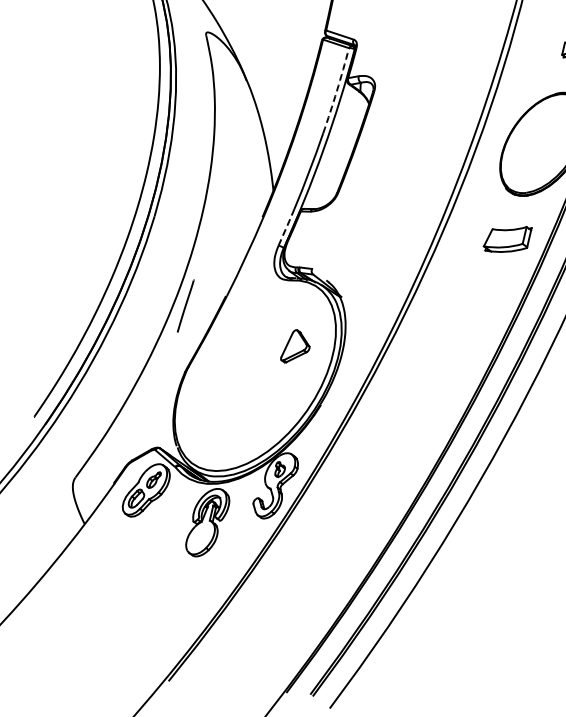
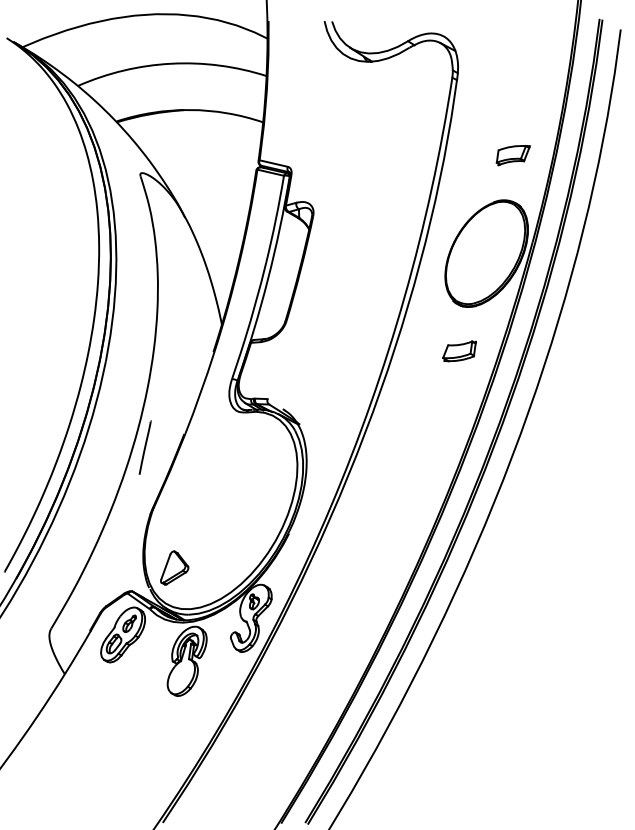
arc: (336, 90) -> (275, 219), dashed -> solid
line: (286, 225) -> (238, 358), dashed -> solid
part: (507, 239) -> (459, 351), size x0.71
part: (295, 346) -> (174, 567), moved

